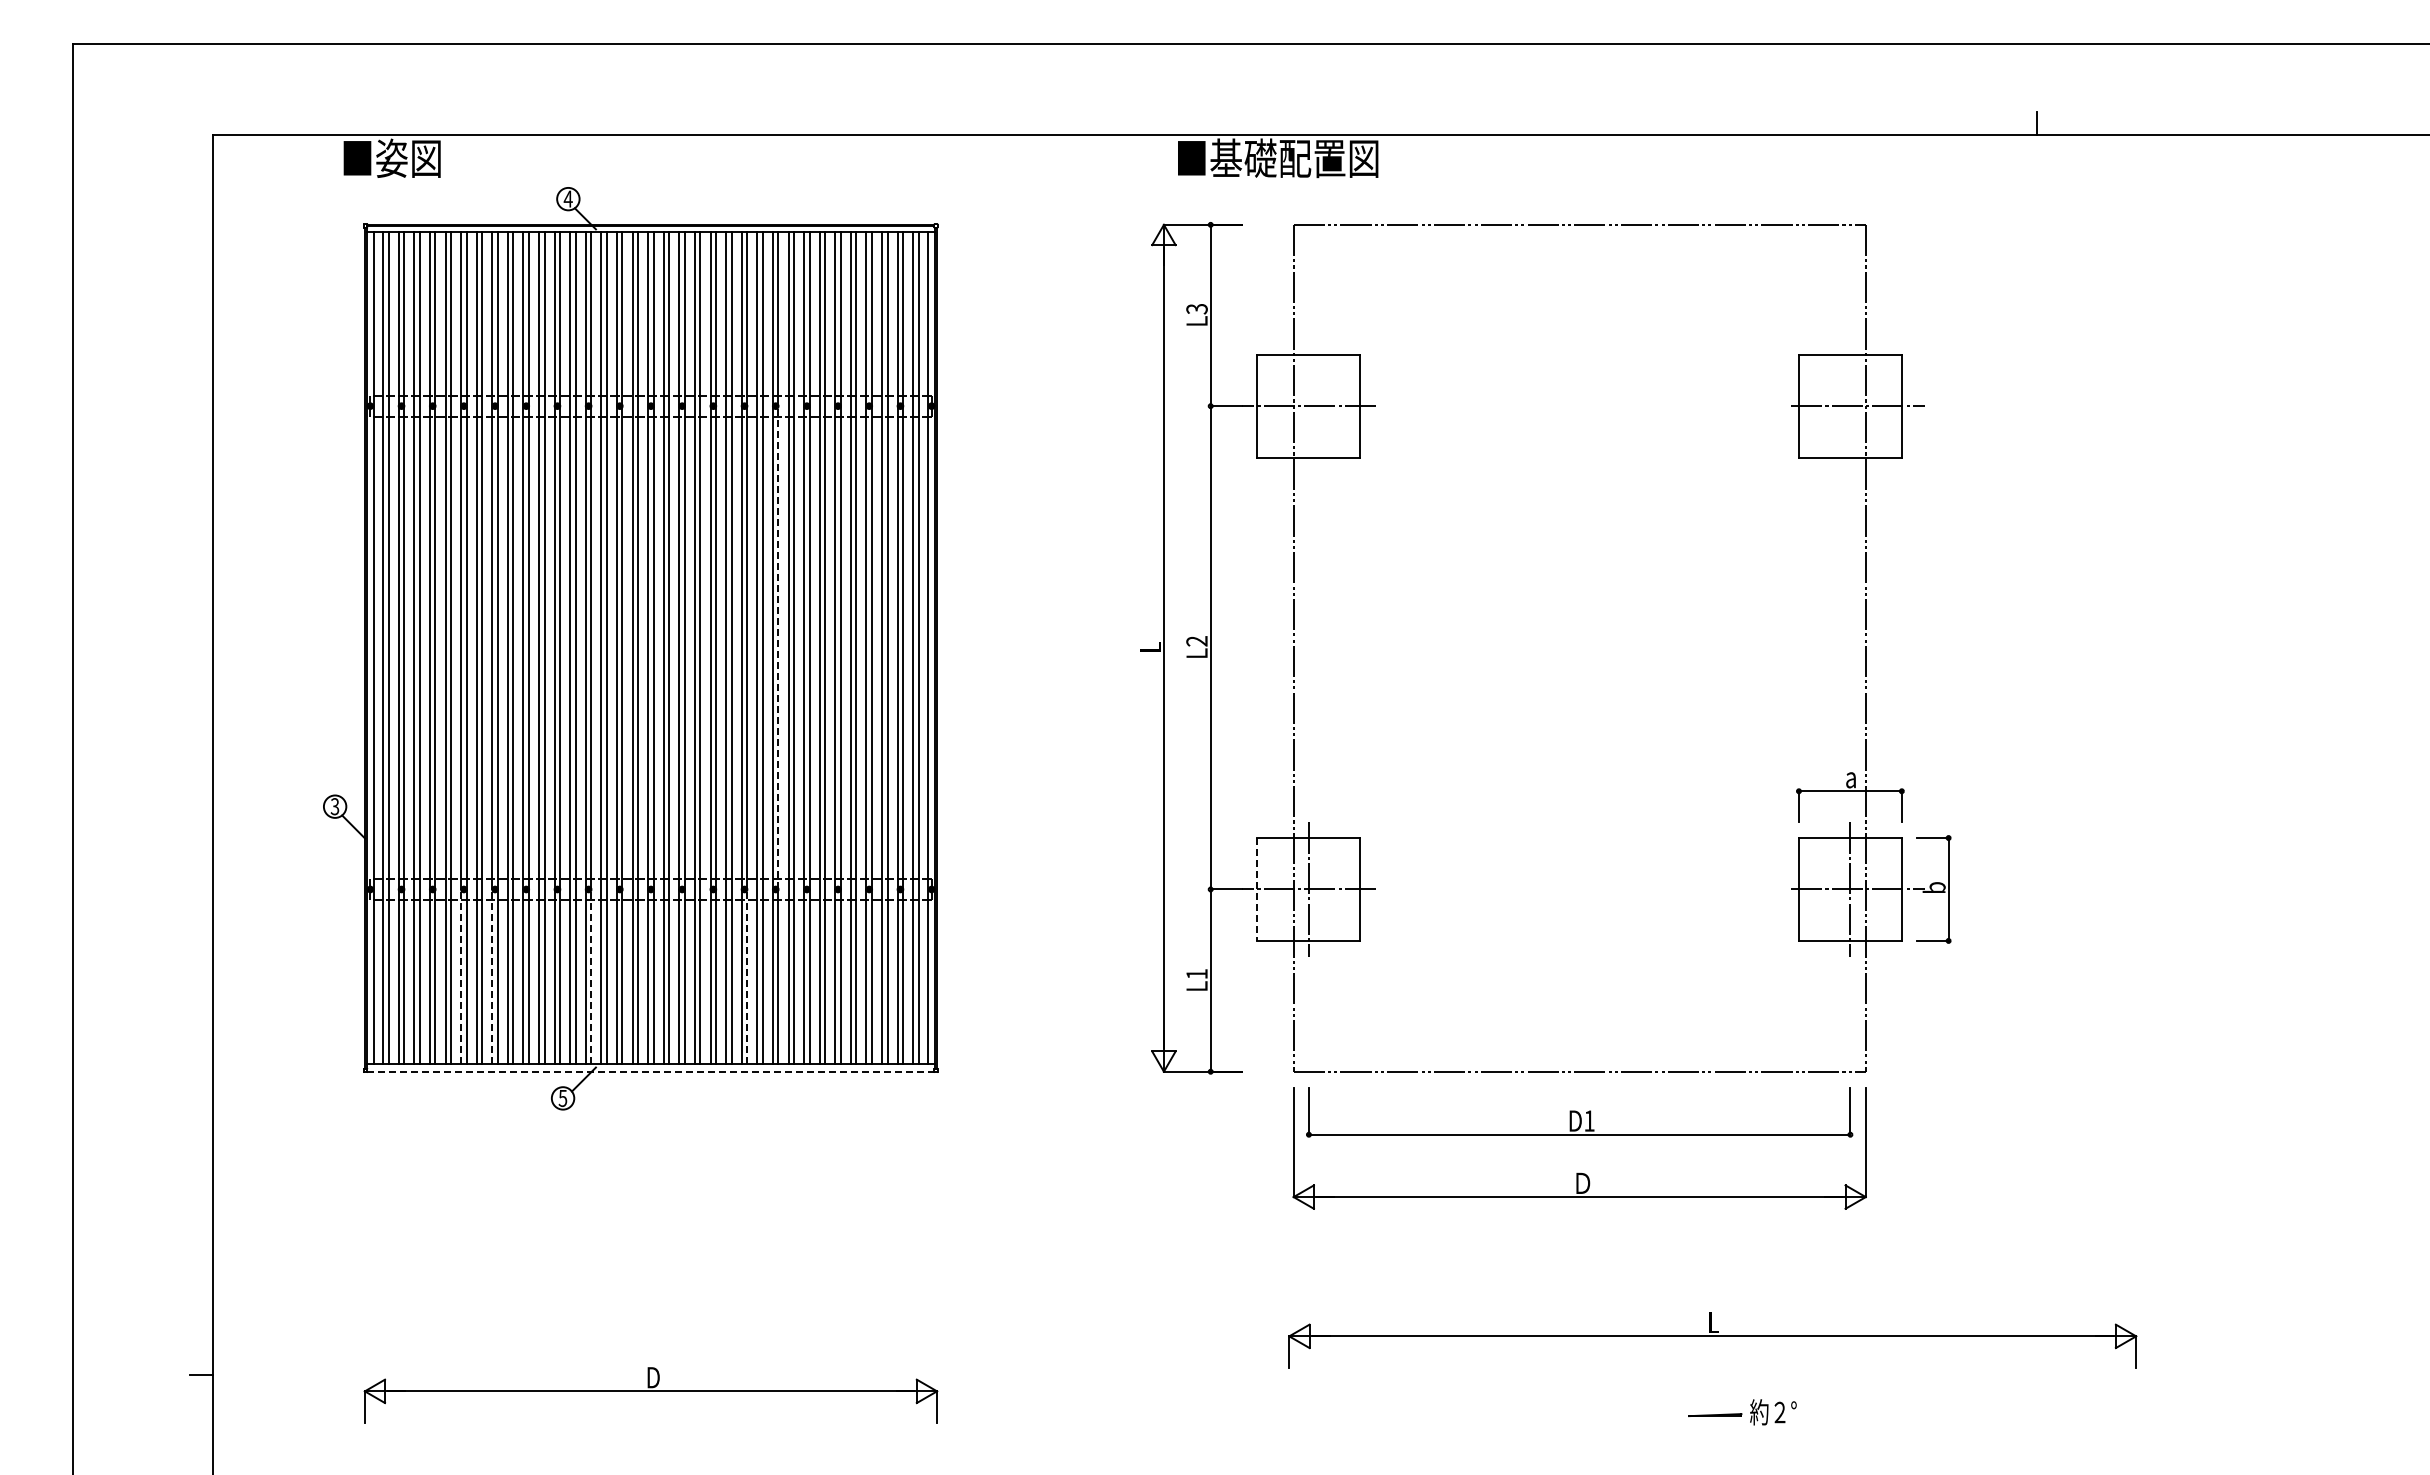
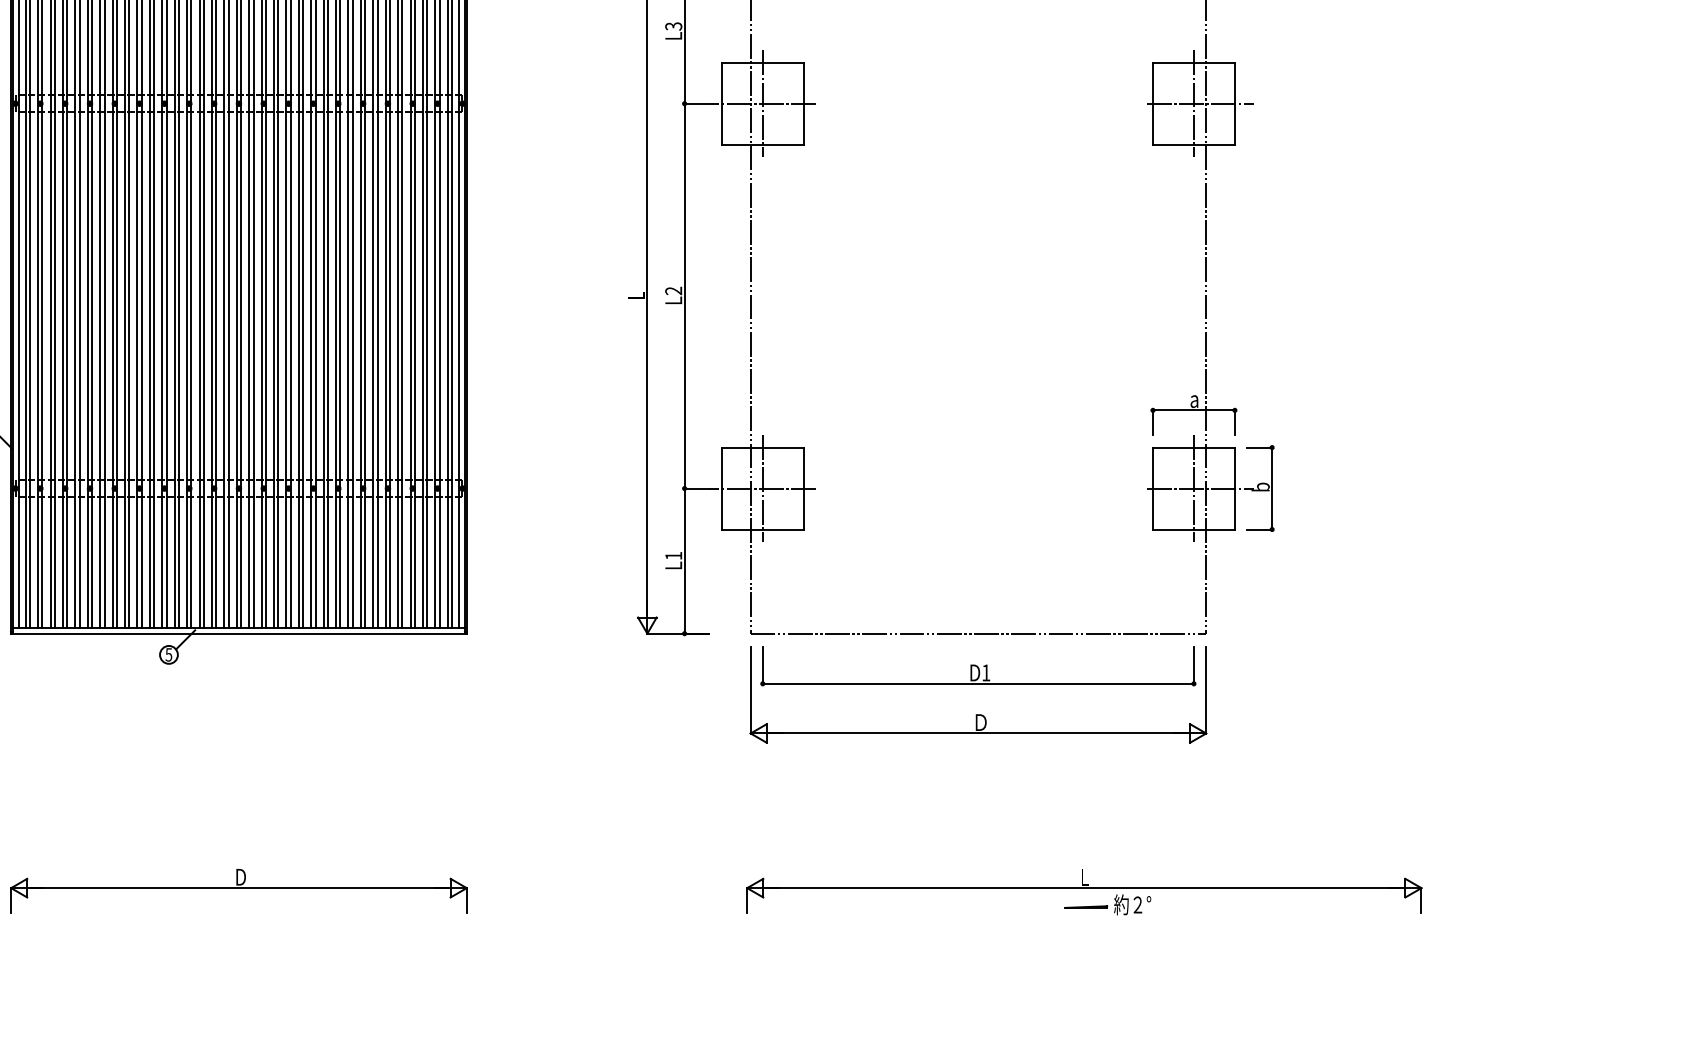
line: (1308, 406) -> (762, 104), added
line: (1850, 406) -> (1194, 104), added
line: (778, 647) -> (340, 295), dashed -> solid
line: (1257, 889) -> (721, 488), dashed -> solid
line: (461, 977) -> (88, 558), dashed -> solid
line: (492, 977) -> (112, 558), dashed -> solid
line: (591, 977) -> (191, 558), dashed -> solid
line: (747, 977) -> (315, 558), dashed -> solid
line: (650, 1071) -> (238, 633), dashed -> solid
part: (1712, 1340) -> (1084, 891), moved

